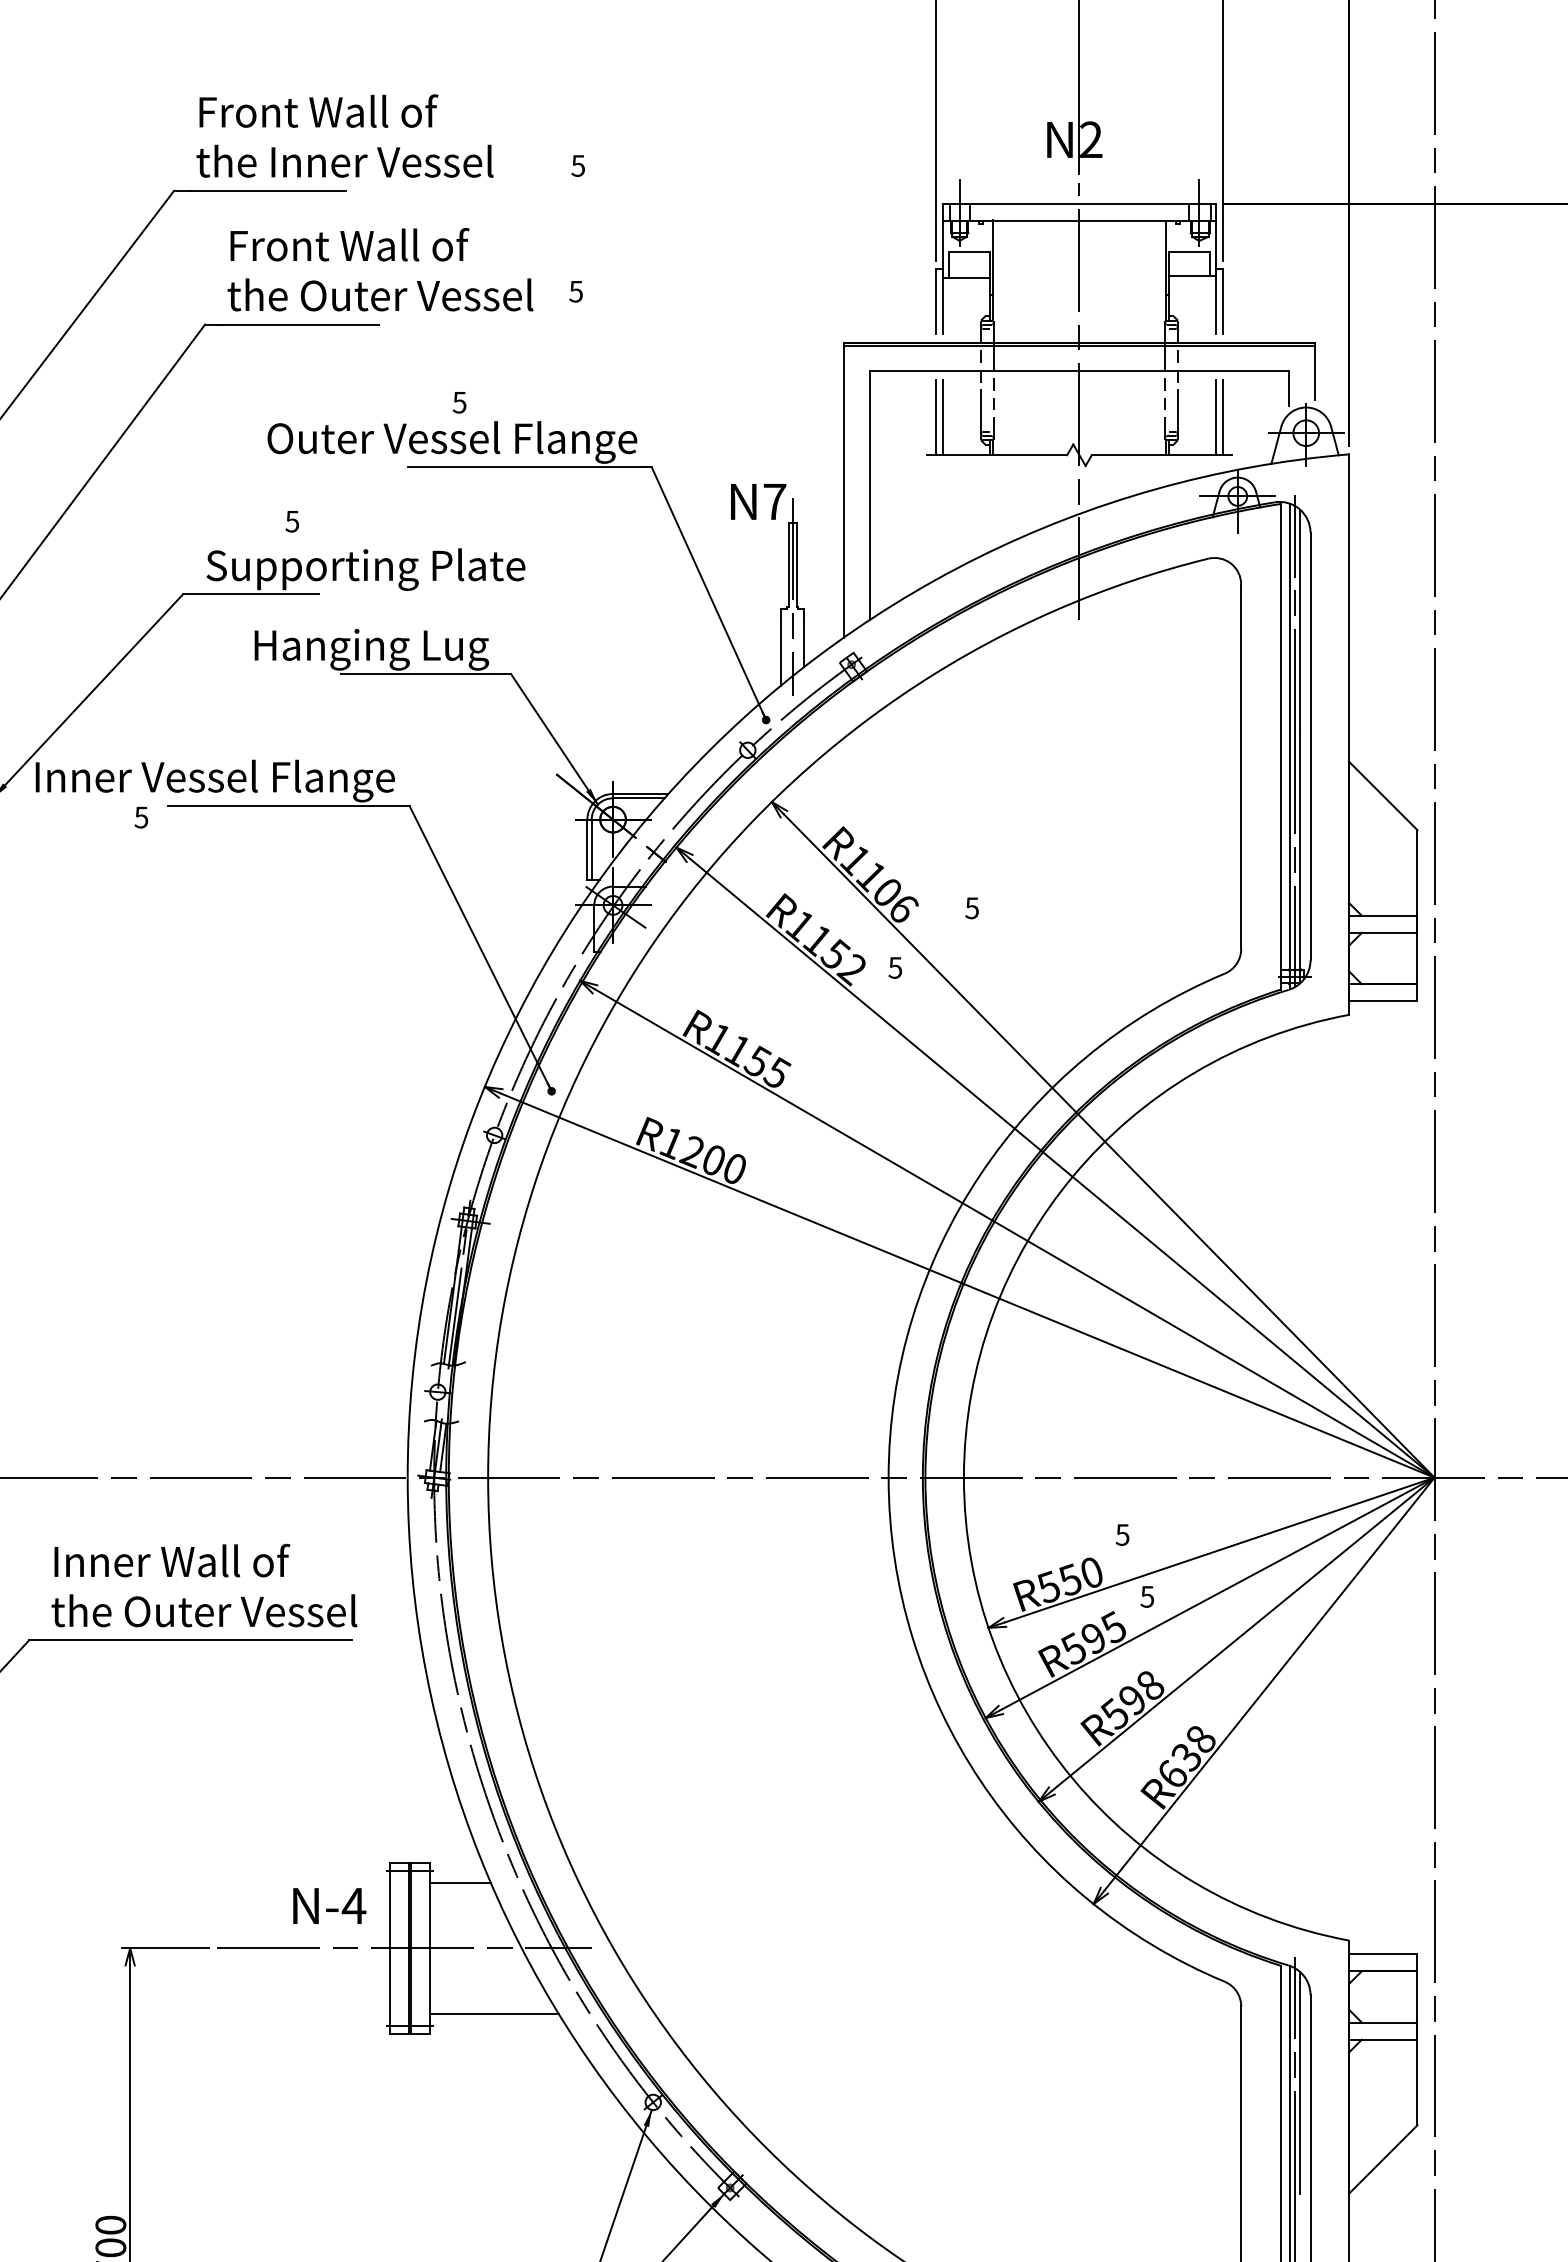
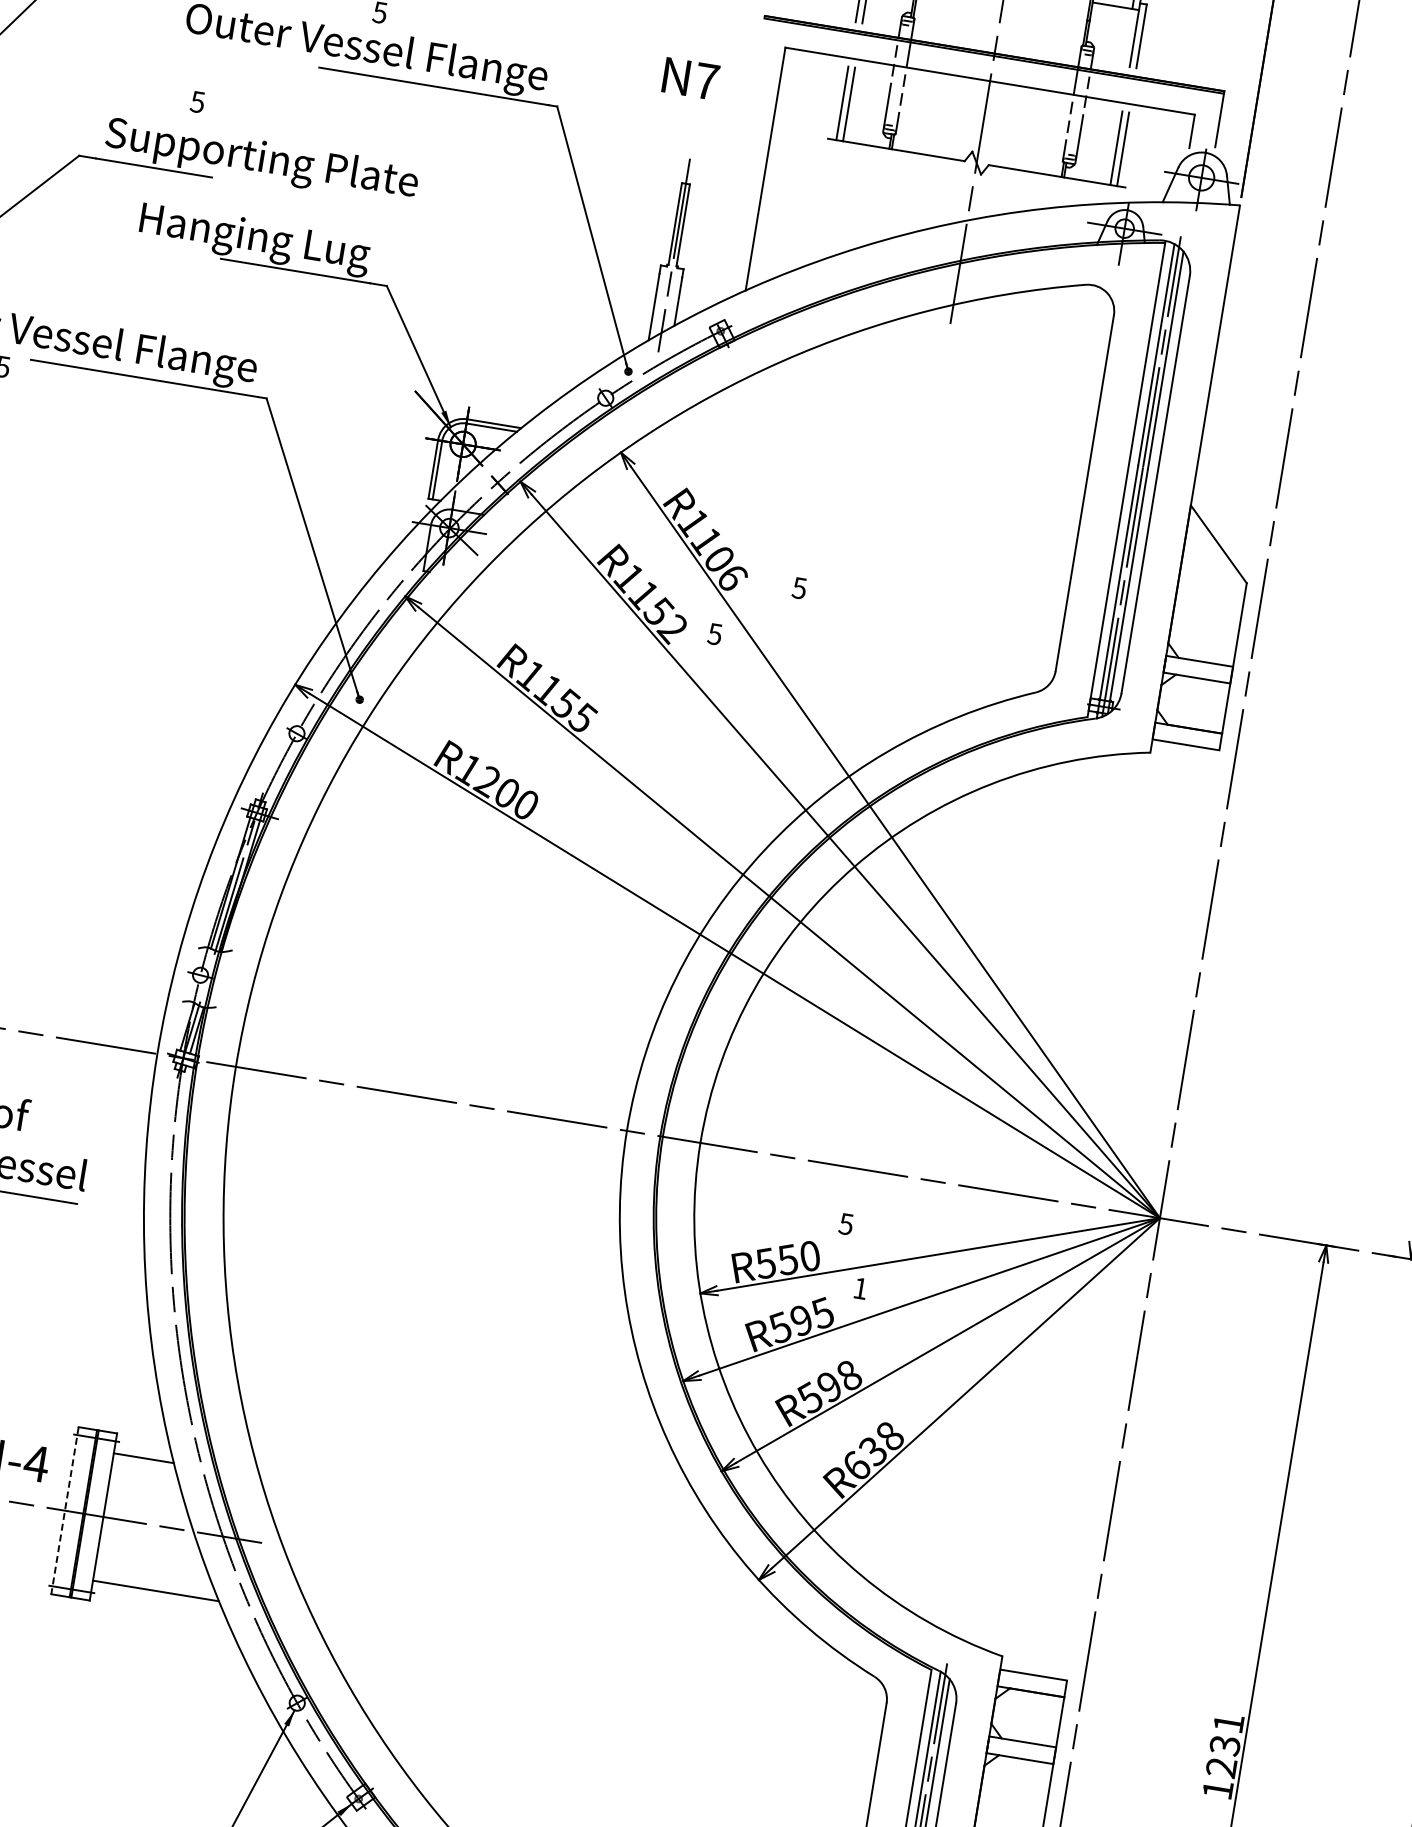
line: (844, 491) -> (741, 161), removed
text: (758, 501) -> (690, 78), moved
text: (1147, 1596) -> (860, 1288), 5 -> 1
line: (390, 1948) -> (65, 1510), solid -> dashed

